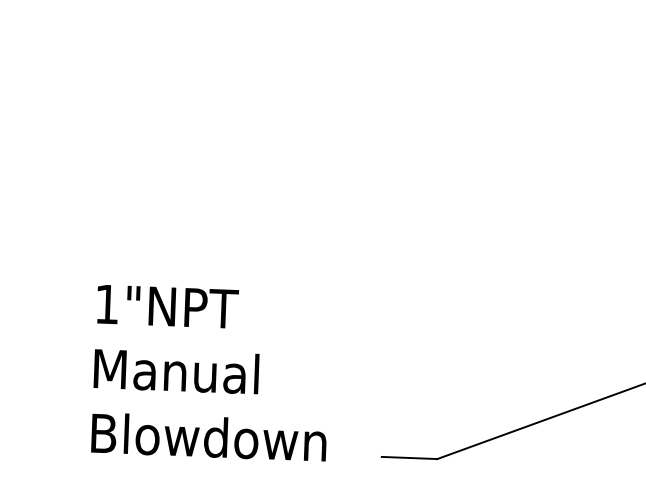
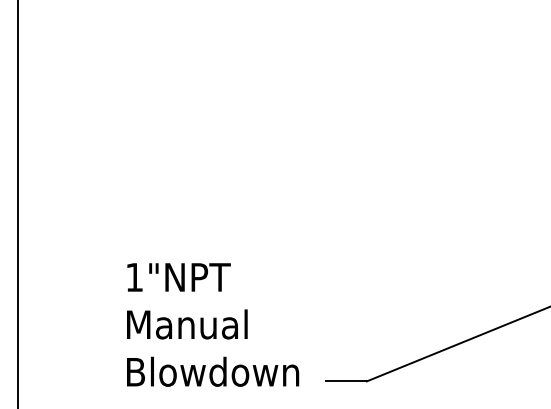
text: (212, 372) -> (213, 324), moved

